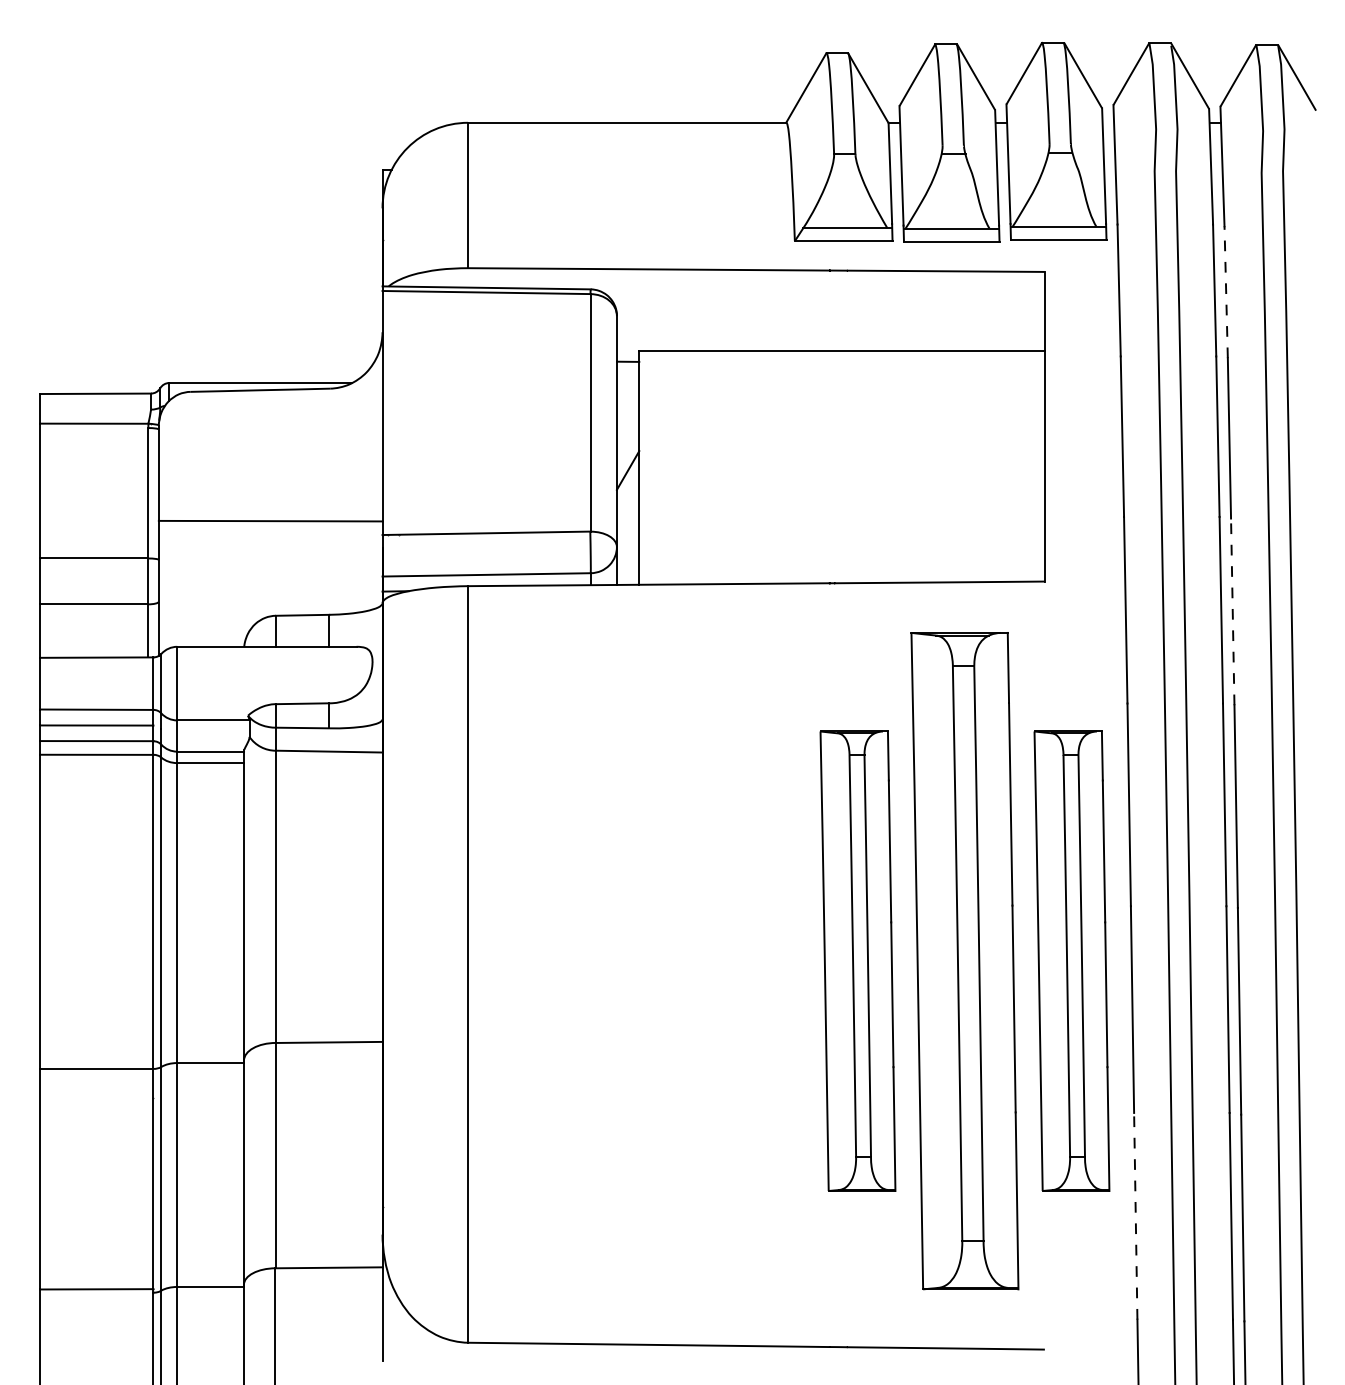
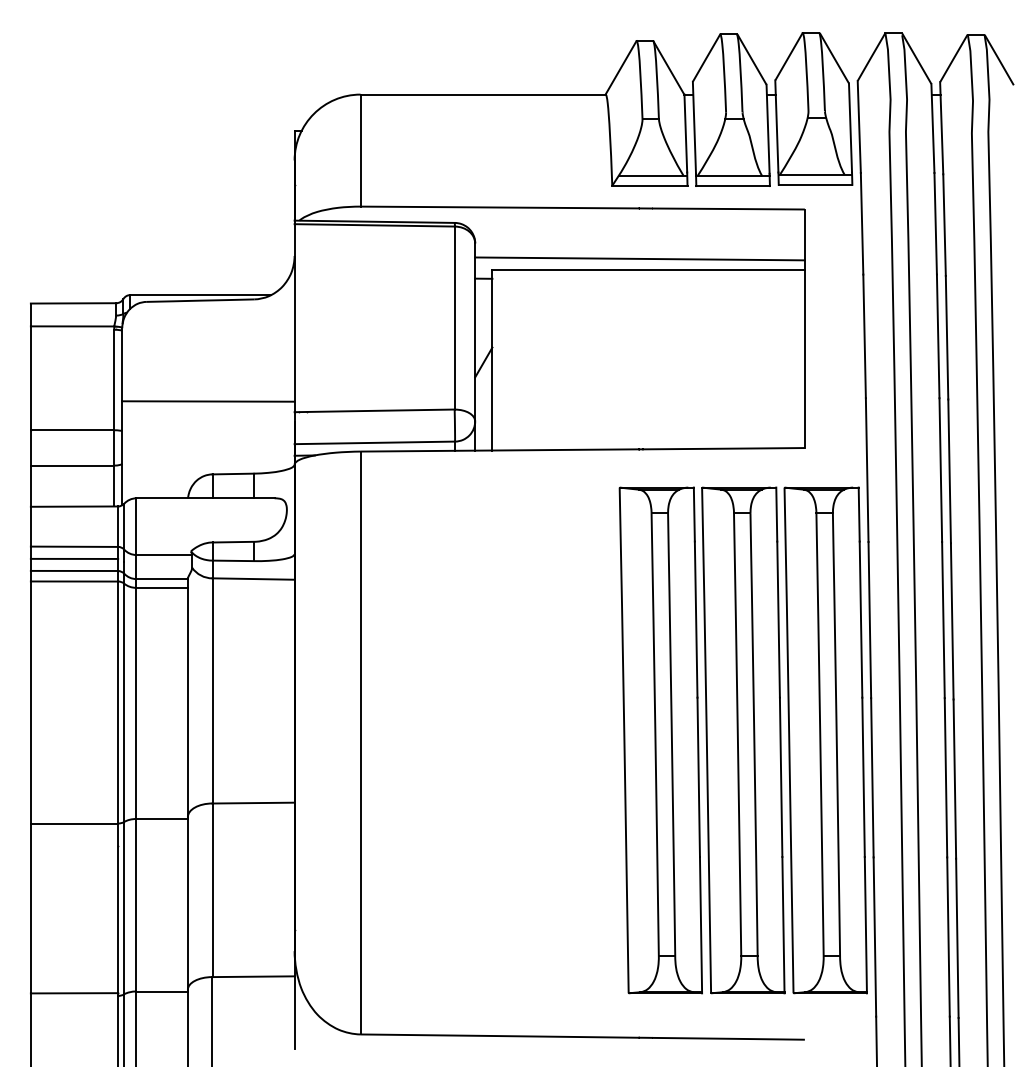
line: (1226, 292) -> (944, 225), dashed -> solid
line: (830, 335) -> (639, 258), added
line: (1232, 611) -> (949, 471), dashed -> solid
part: (857, 961) -> (660, 740), size x1.43
part: (1071, 961) -> (825, 740), size x1.43
line: (1135, 1215) -> (874, 936), dashed -> solid

